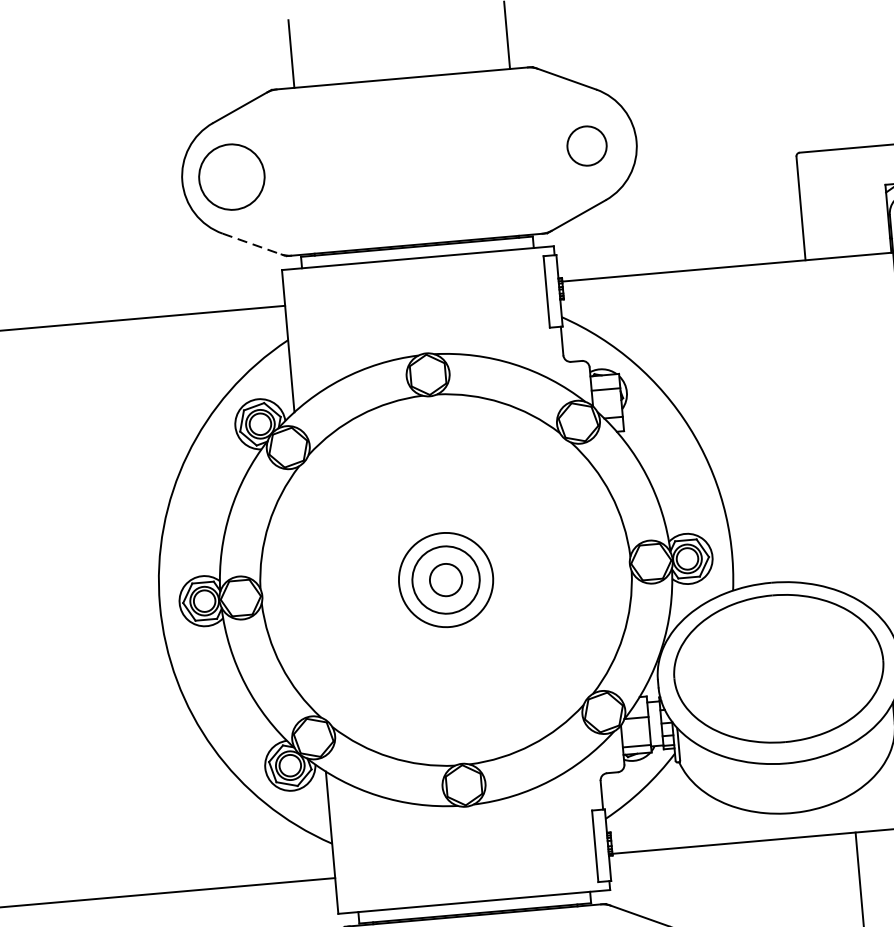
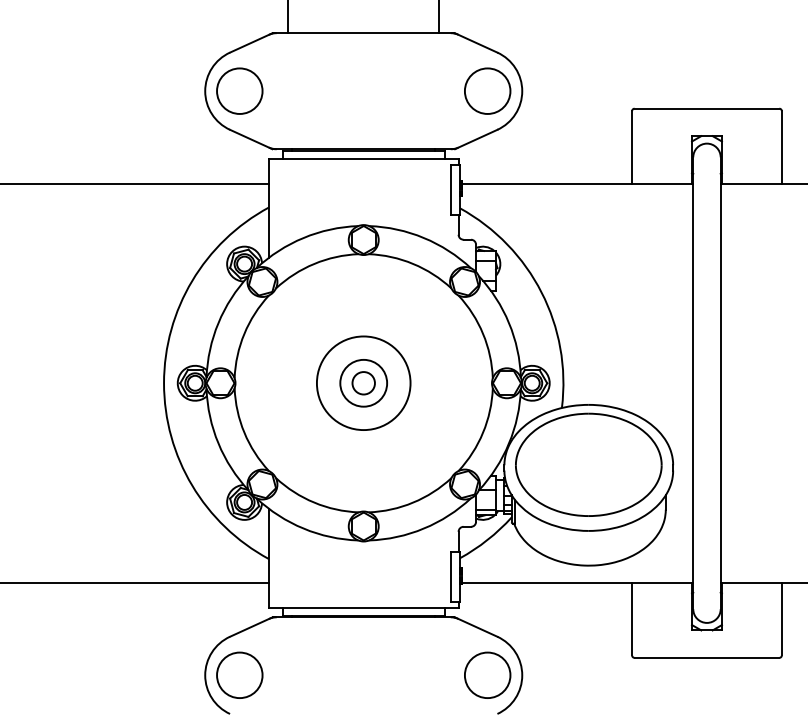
circle: (586, 145) -> (487, 90), size x1.67
line: (254, 244) -> (251, 139), dashed -> solid
circle: (445, 580) -> (363, 383), size x1.43

